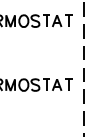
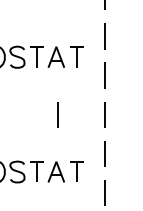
line: (57, 52) -> (57, 113), added

